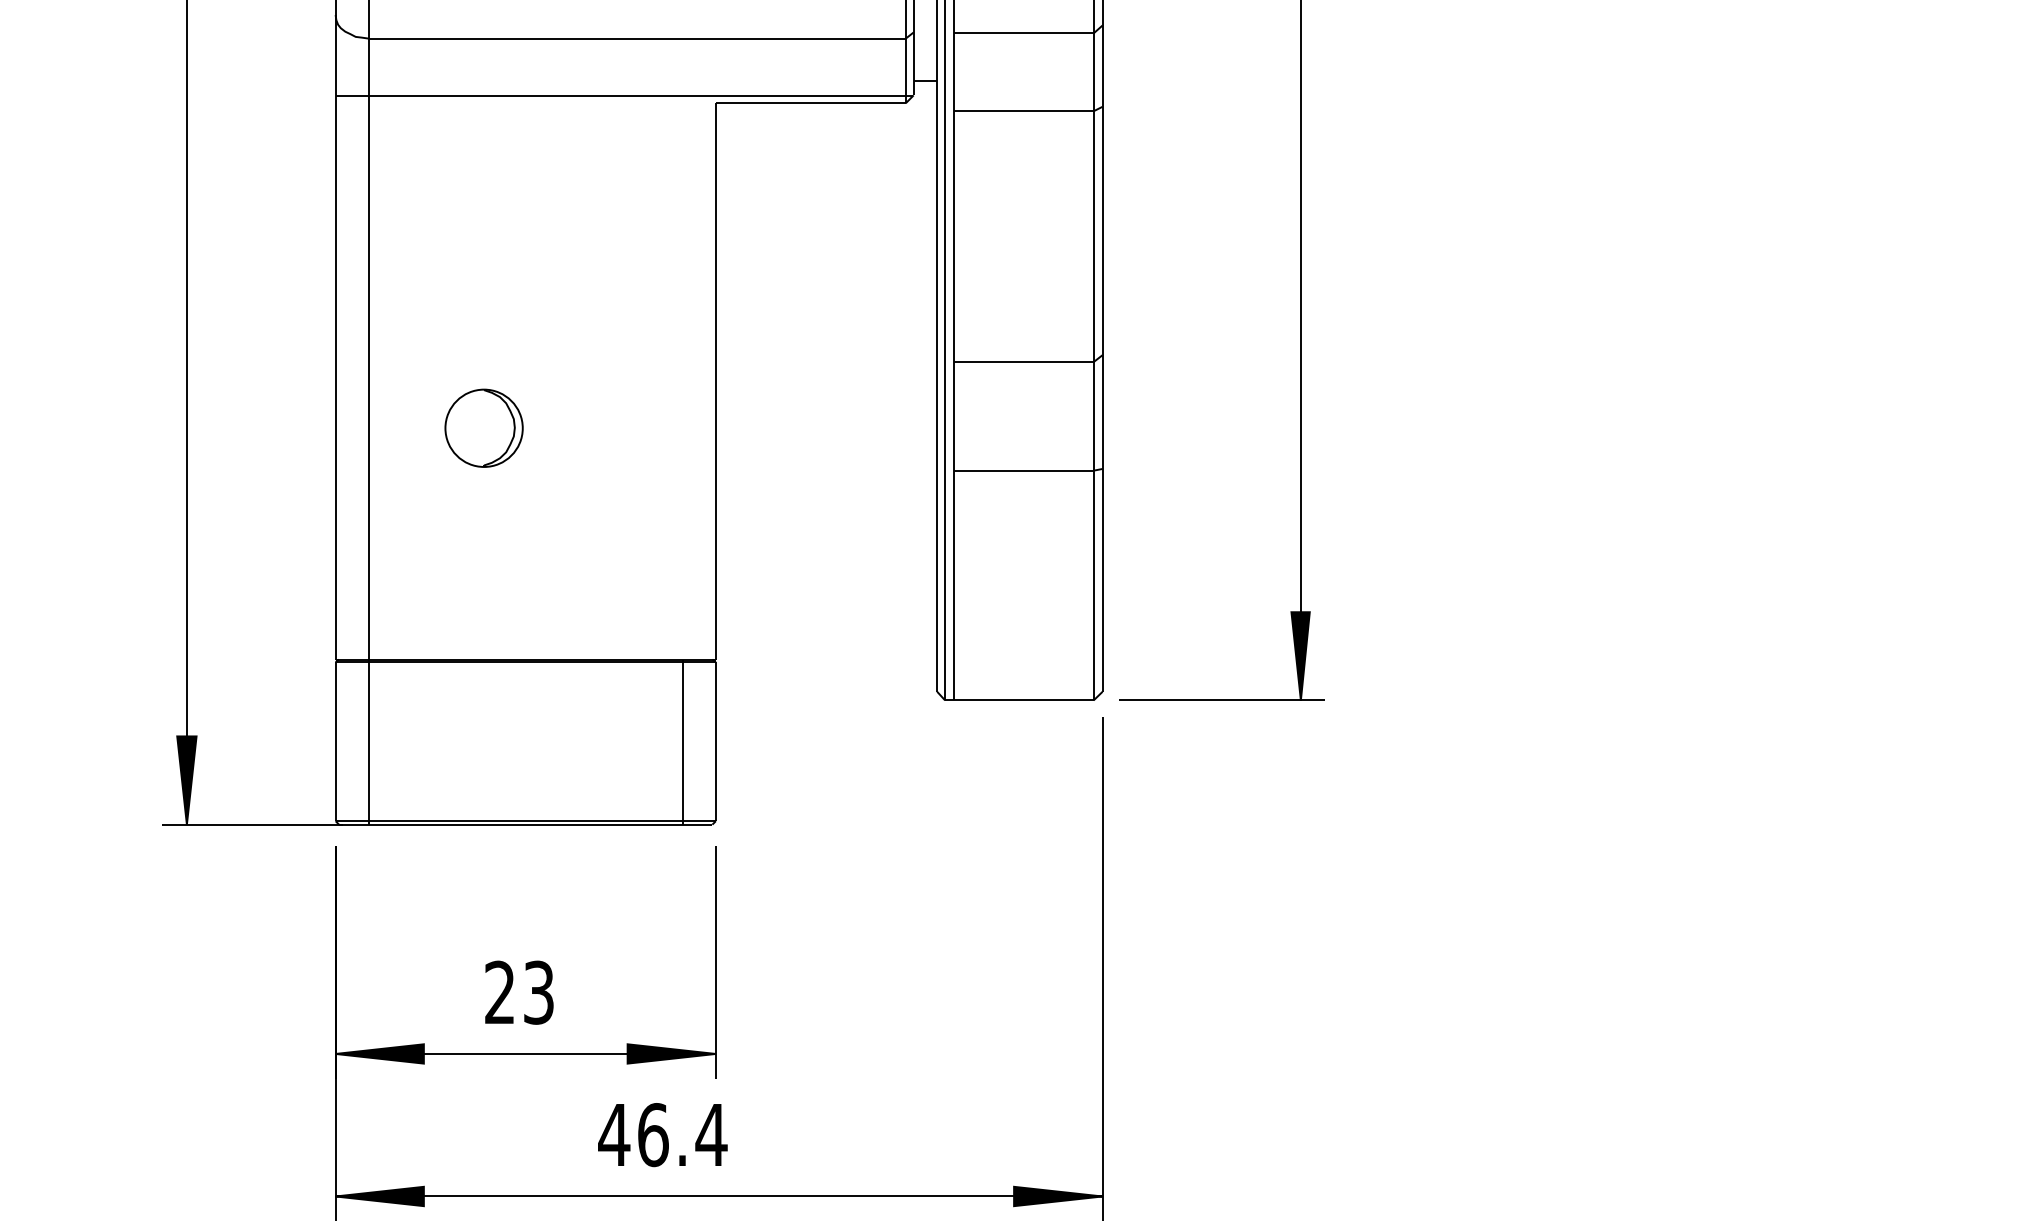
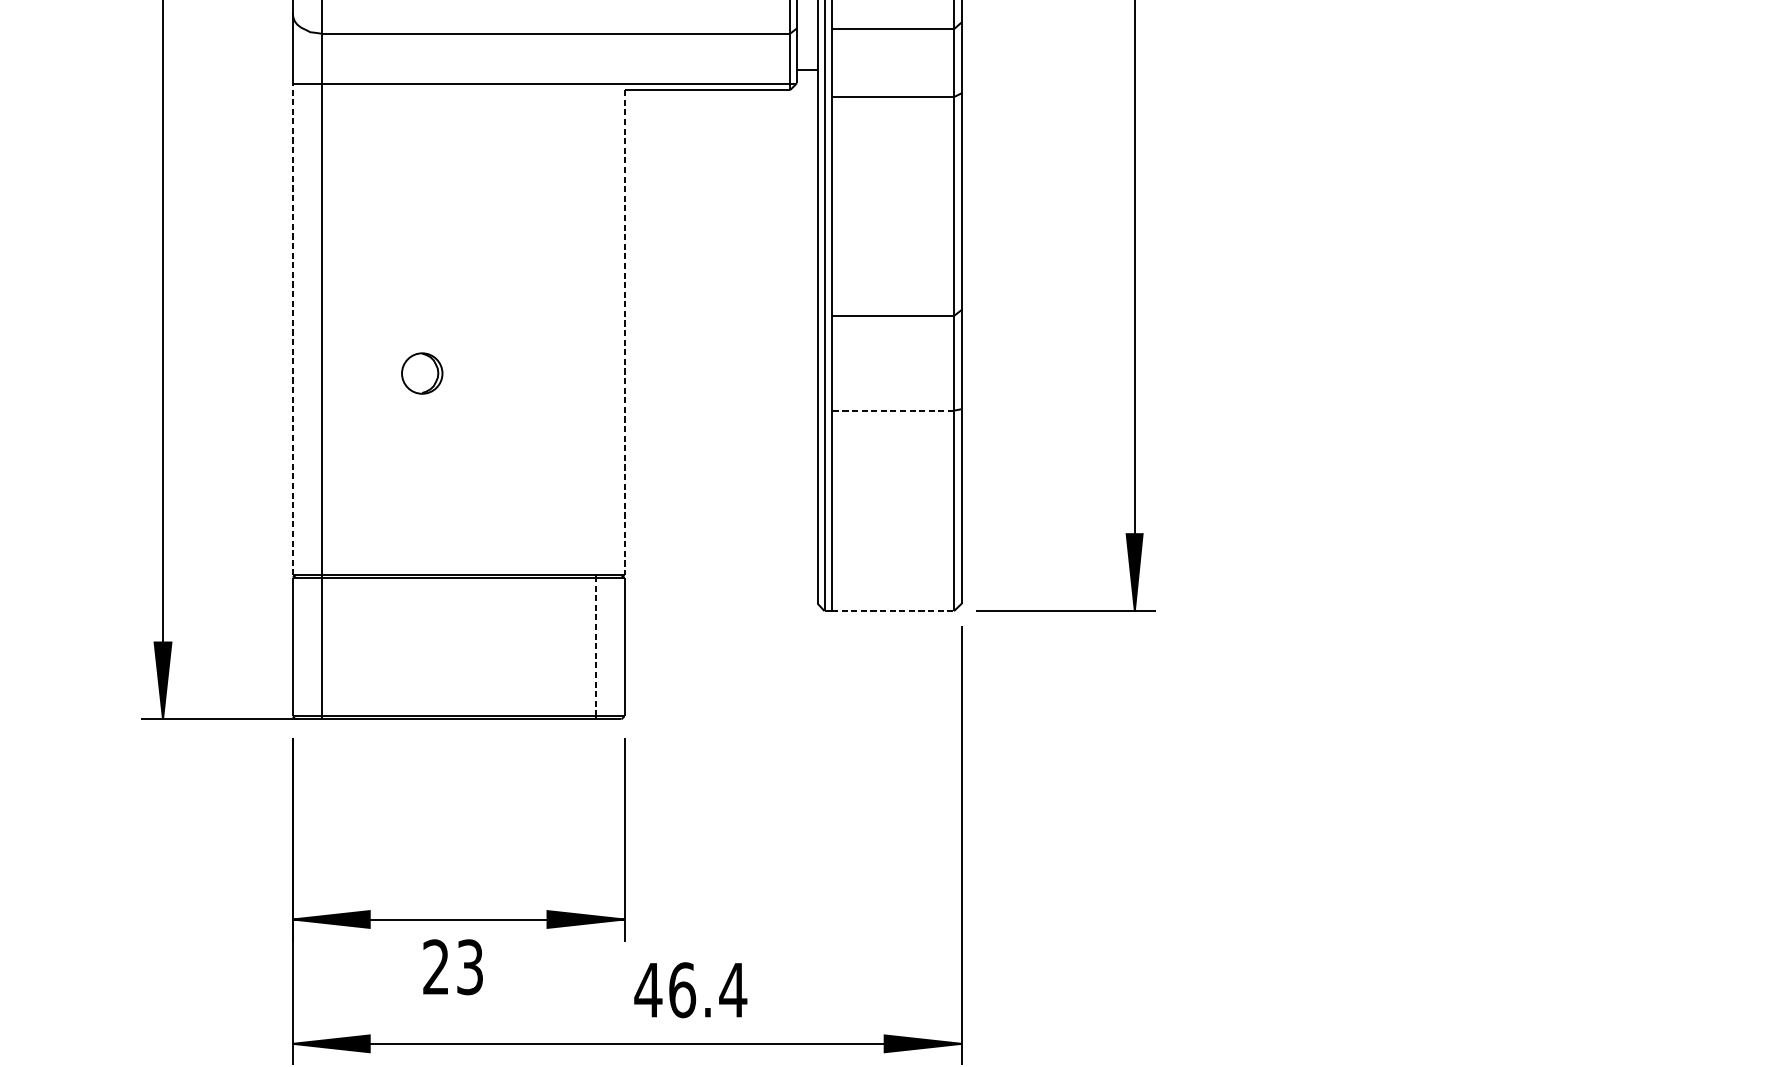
line: (335, 377) -> (292, 329), solid -> dashed
line: (715, 381) -> (624, 332), solid -> dashed
part: (483, 427) -> (421, 372), size x0.6
line: (1023, 470) -> (892, 410), solid -> dashed
line: (1023, 700) -> (892, 611), solid -> dashed
line: (682, 741) -> (595, 646), solid -> dashed
text: (519, 992) -> (453, 967), moved
text: (662, 1135) -> (690, 990), moved

